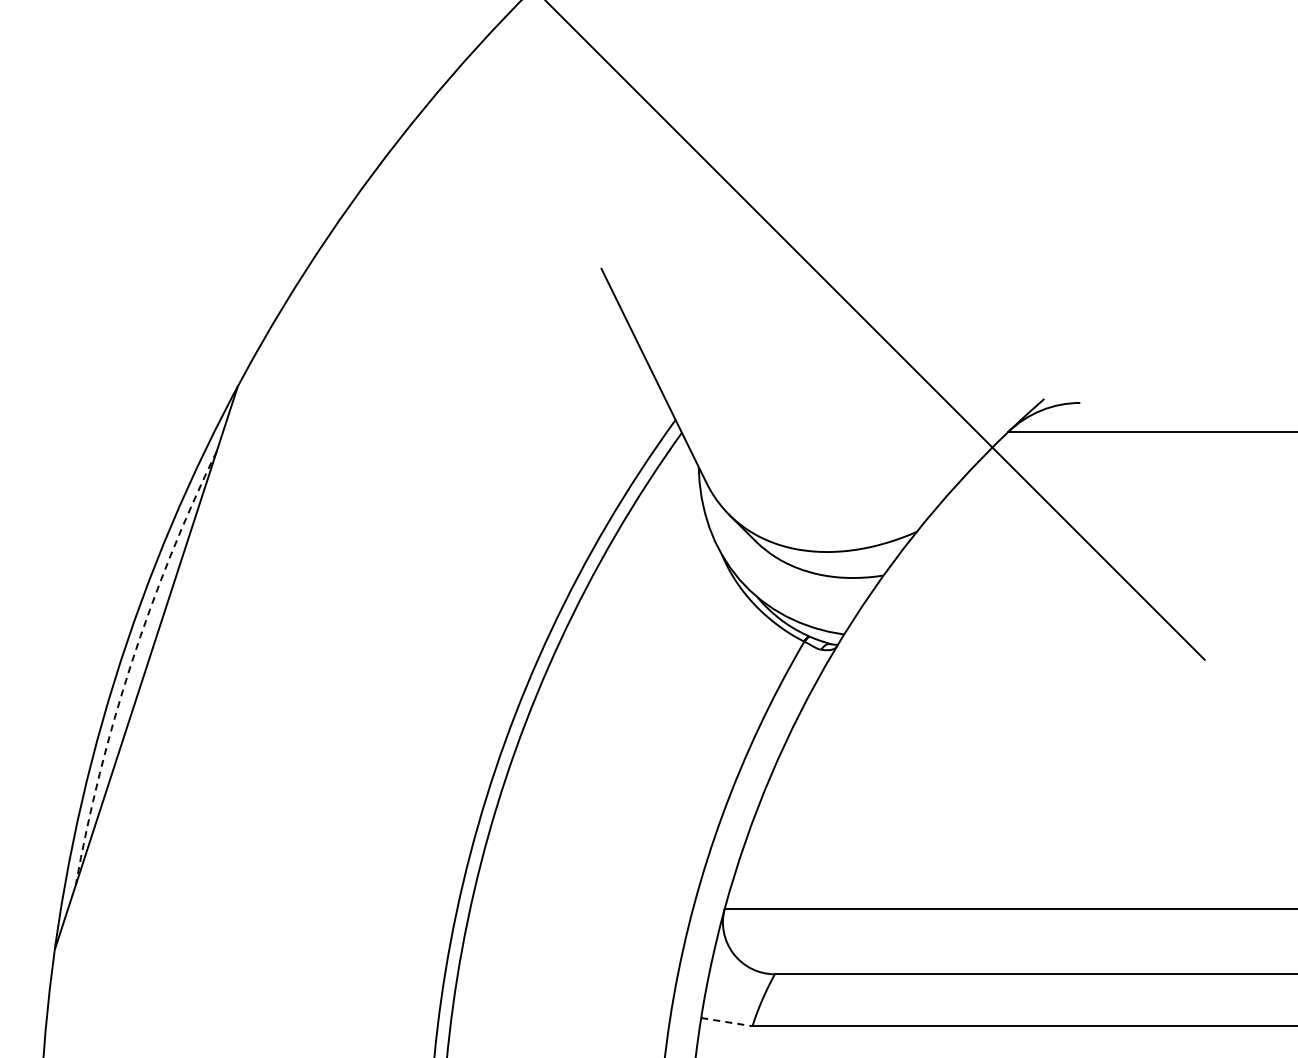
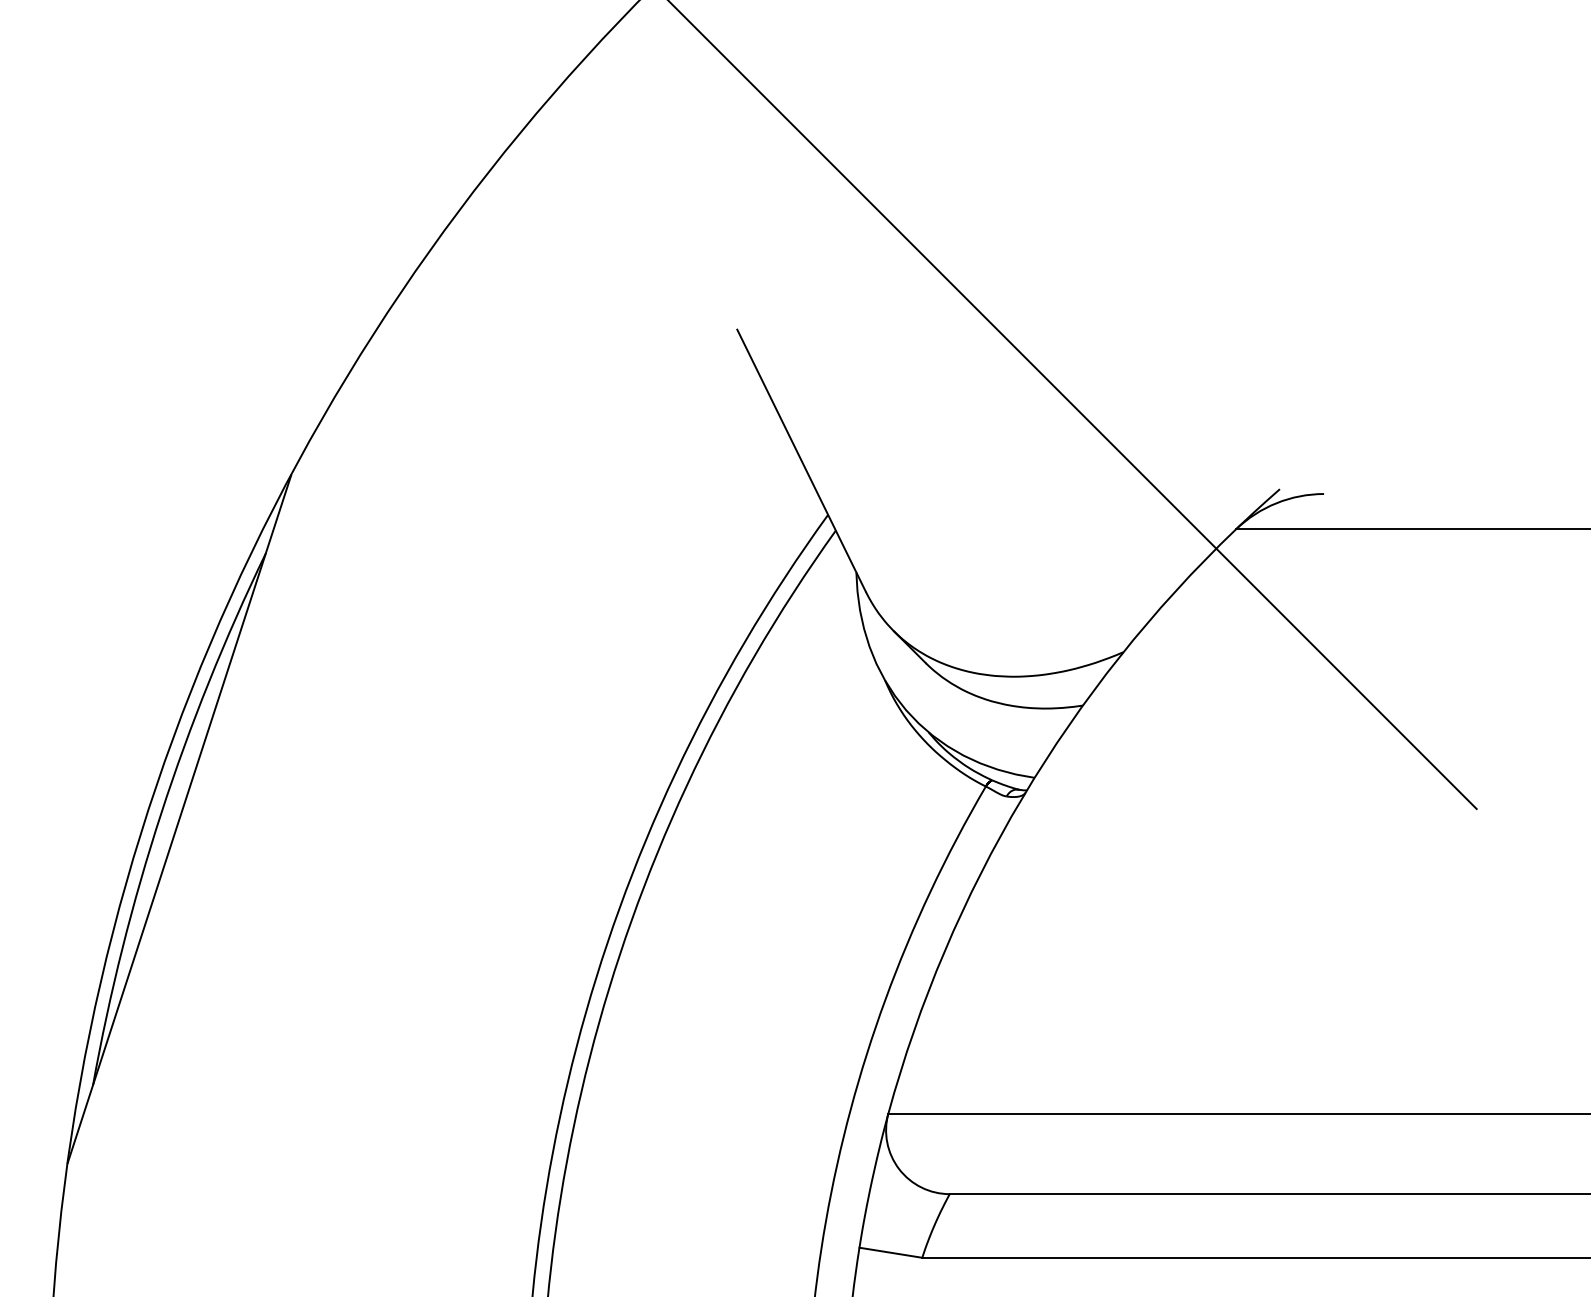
arc: (131, 663) -> (161, 813), dashed -> solid
line: (726, 1022) -> (890, 1253), dashed -> solid

